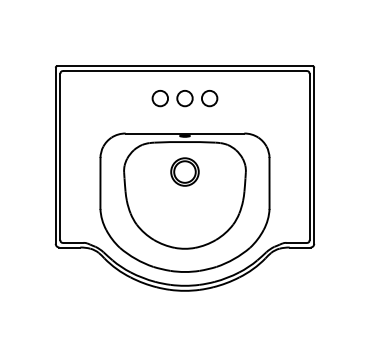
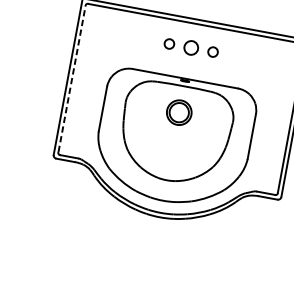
circle: (159, 98) -> (168, 43), size x0.7
circle: (209, 98) -> (212, 51), size x0.7
line: (60, 156) -> (72, 78), solid -> dashed

